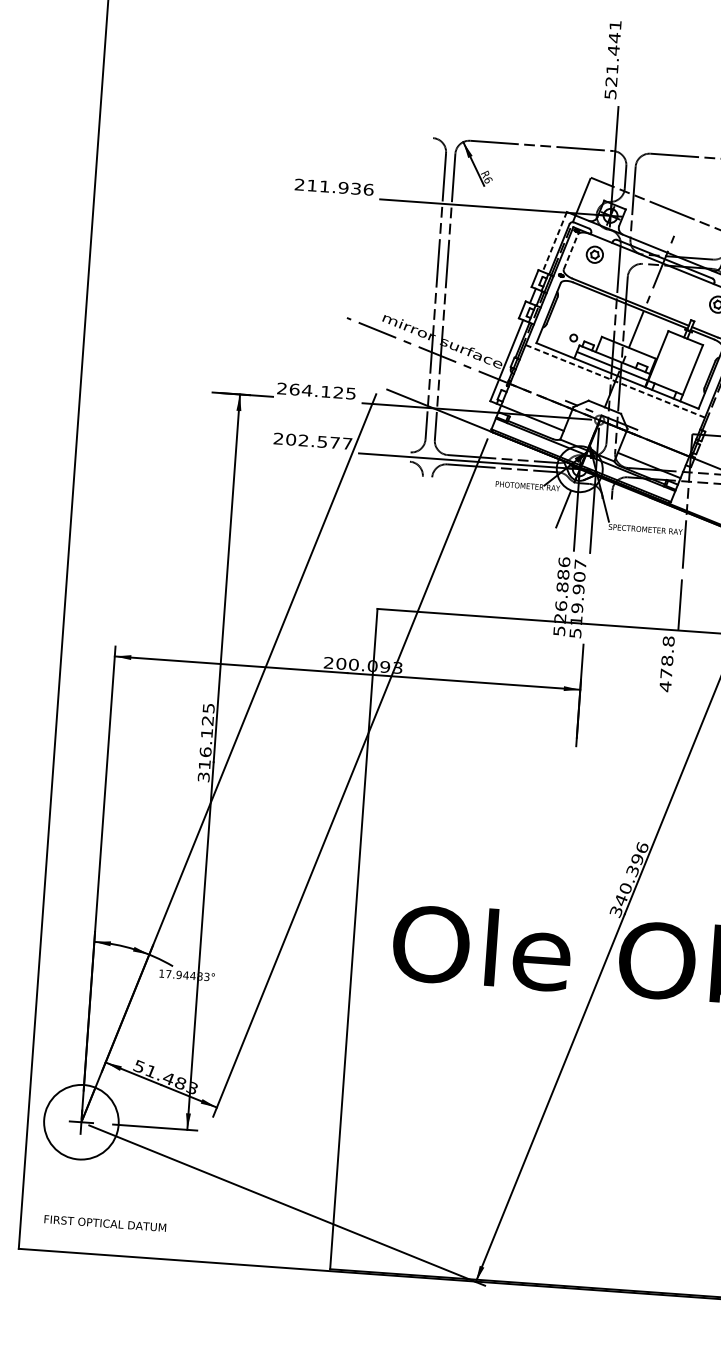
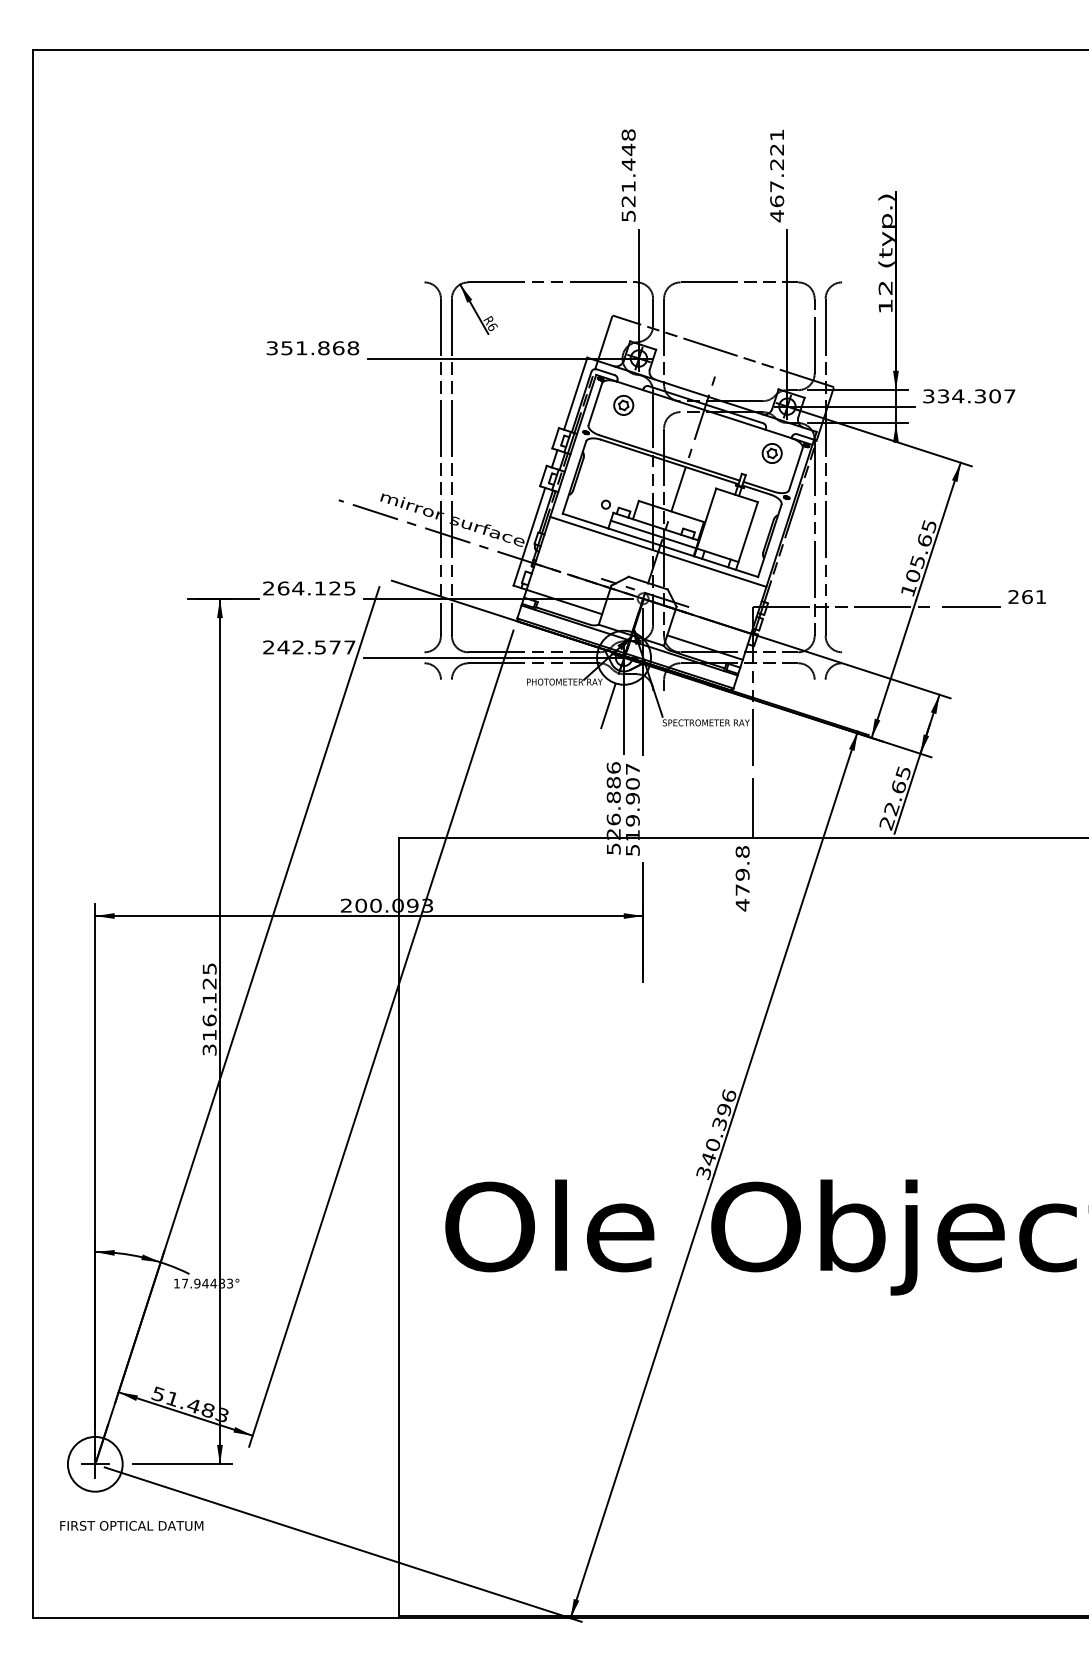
text: (615, 24) -> (628, 134), 521.441 -> 521.448
text: (333, 187) -> (312, 348), 211.936 -> 351.868
line: (554, 241) -> (575, 393), dashed -> solid
line: (570, 252) -> (595, 404), dashed -> solid
line: (615, 381) -> (658, 551), dashed -> solid
text: (291, 439) -> (283, 647), 202.577 -> 242.577
text: (667, 660) -> (742, 874), 478.8 -> 479.8
circle: (80, 1121) -> (94, 1463), size x0.62
text: (105, 1223) -> (131, 1525), moved

